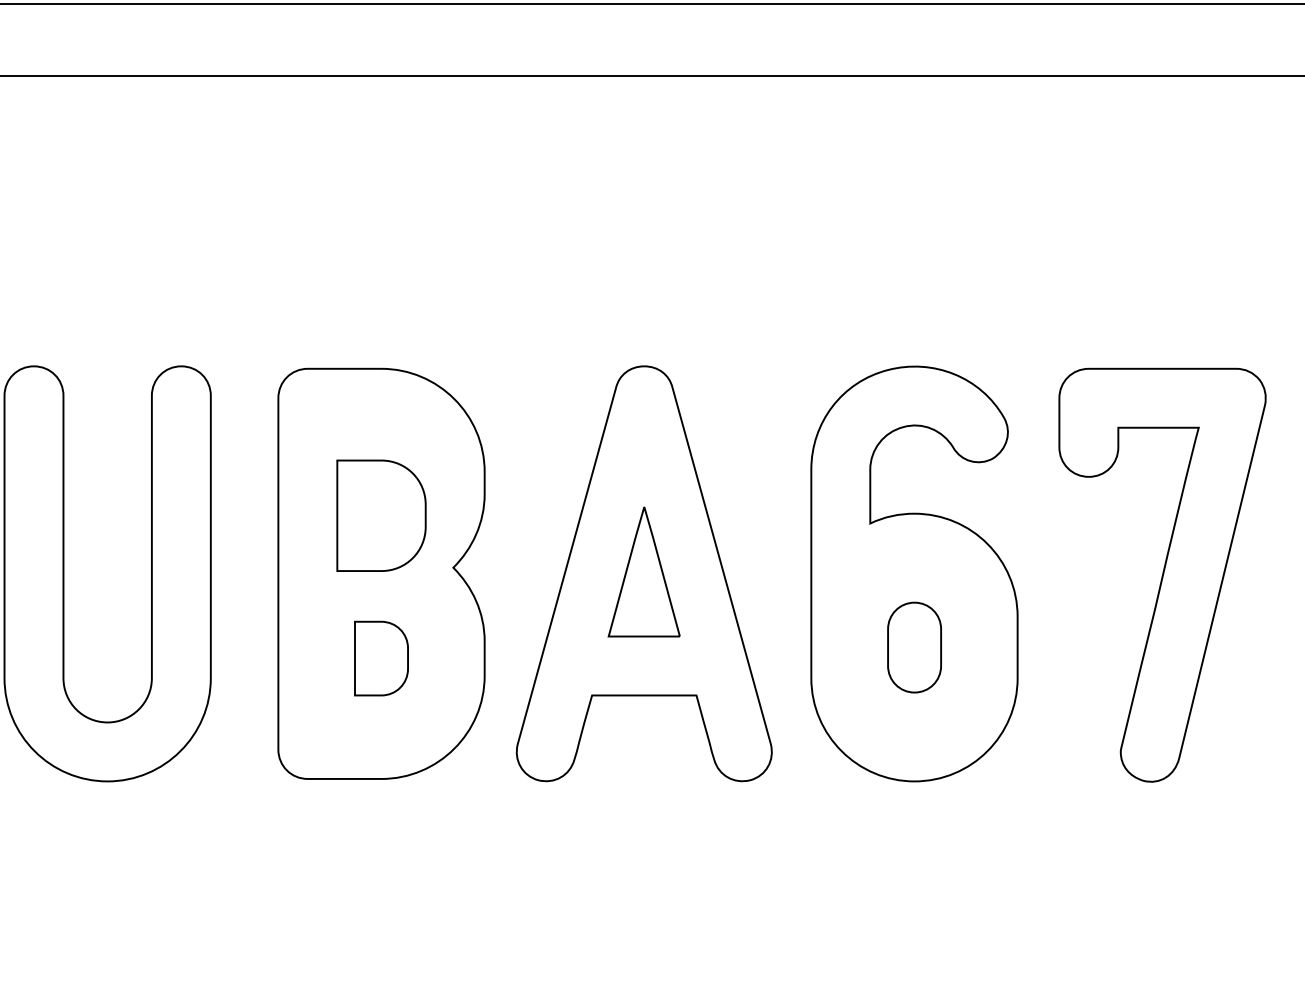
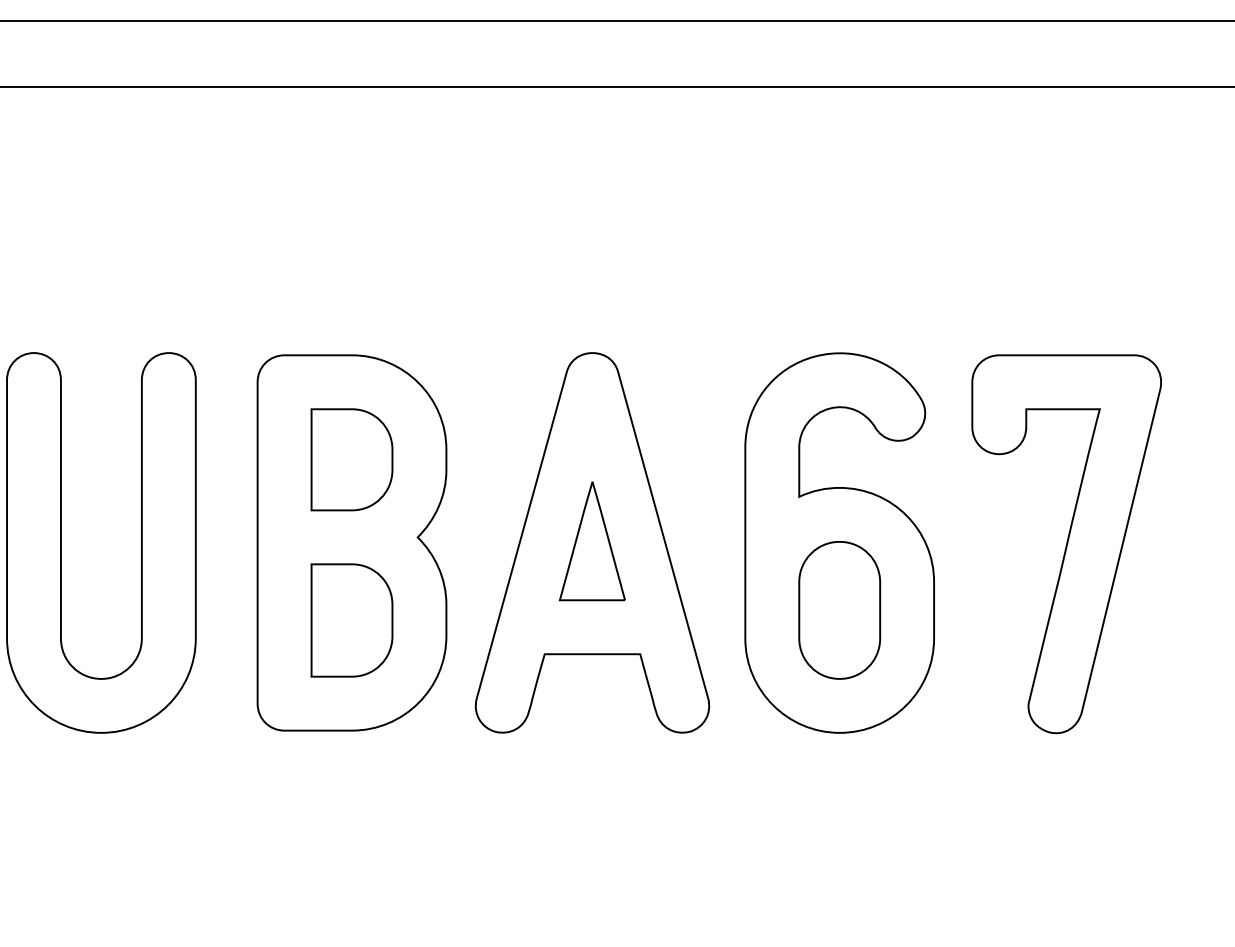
part: (380, 515) -> (351, 459), moved
part: (914, 647) -> (839, 610), size x1.67
part: (380, 658) -> (351, 620), size x1.67

